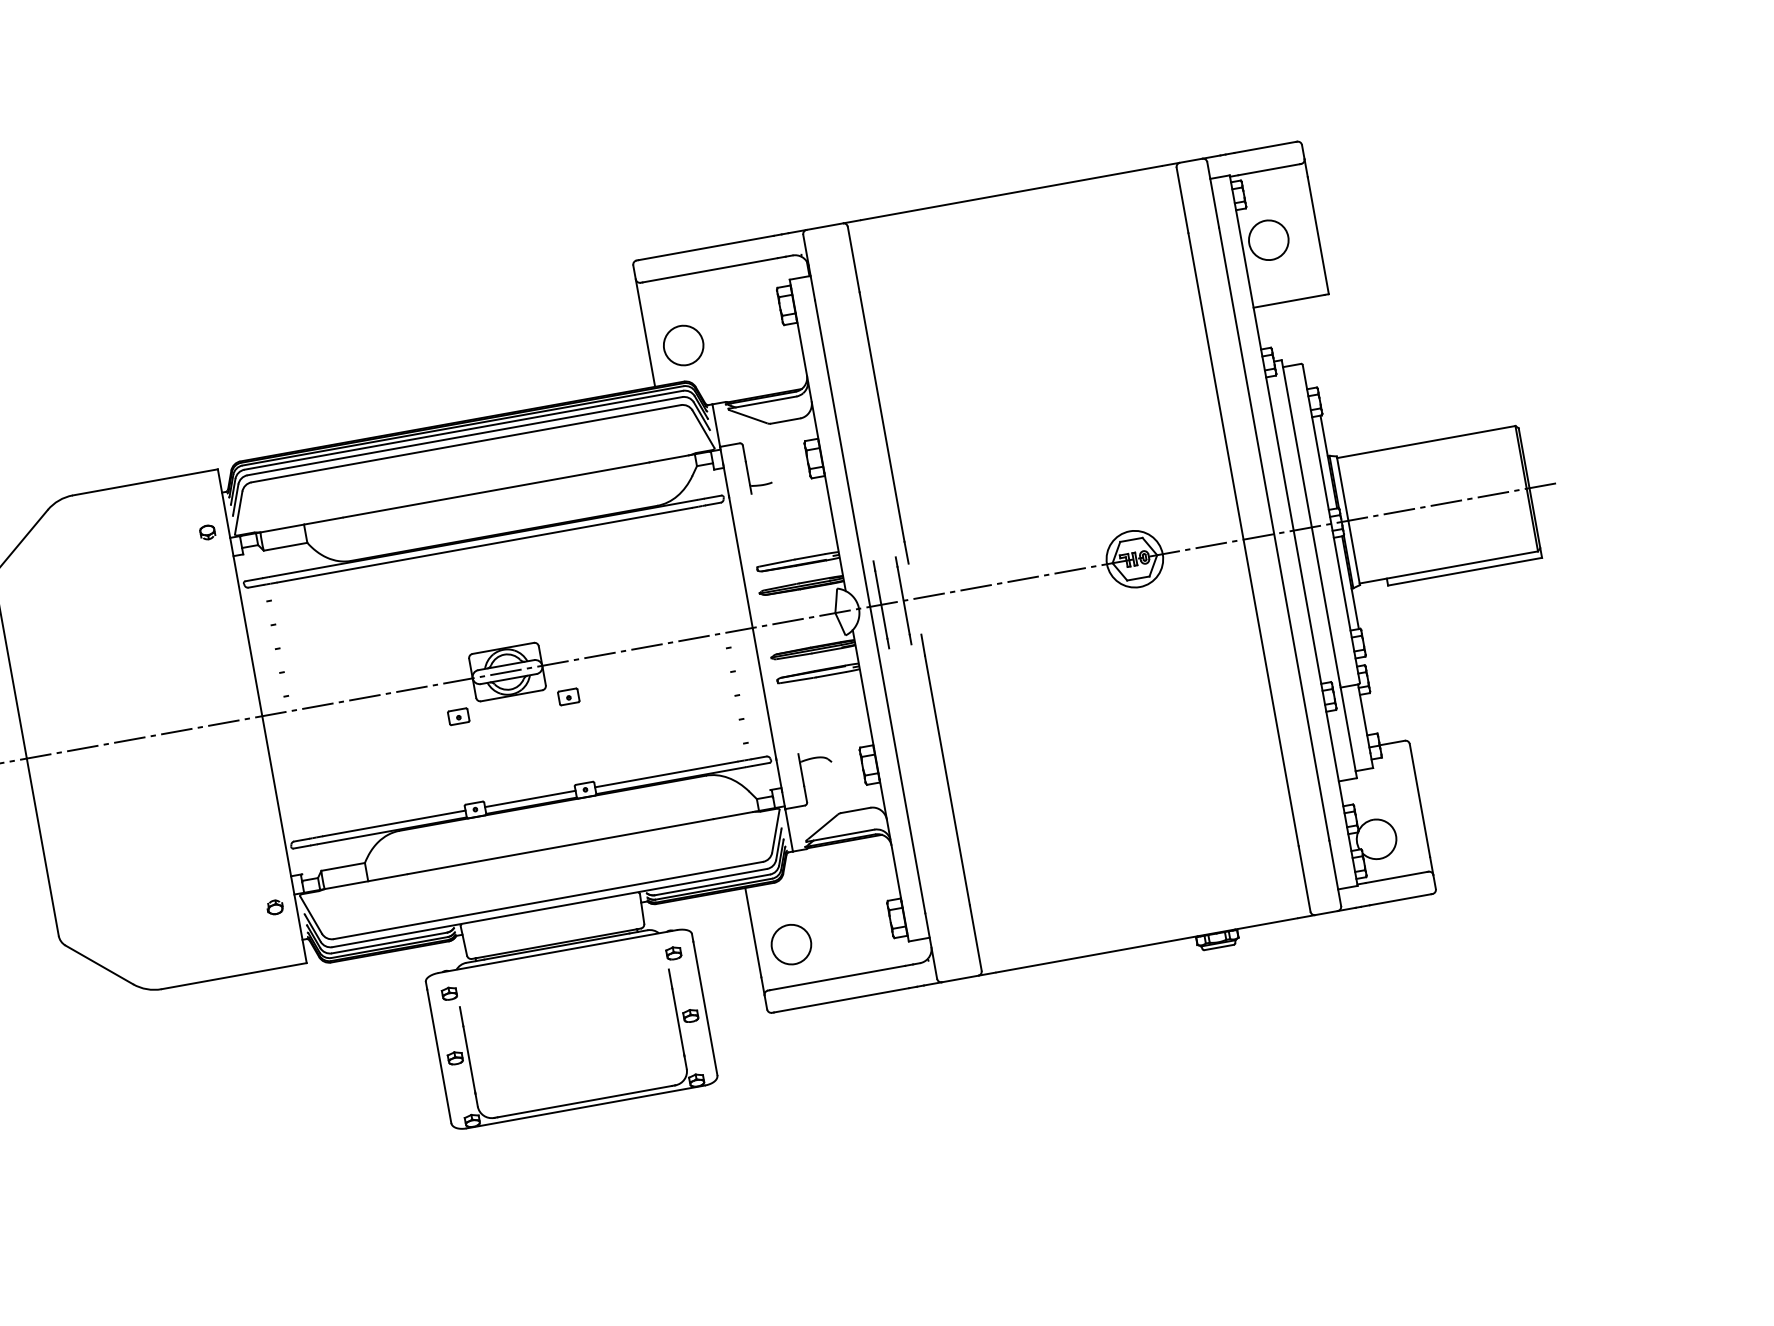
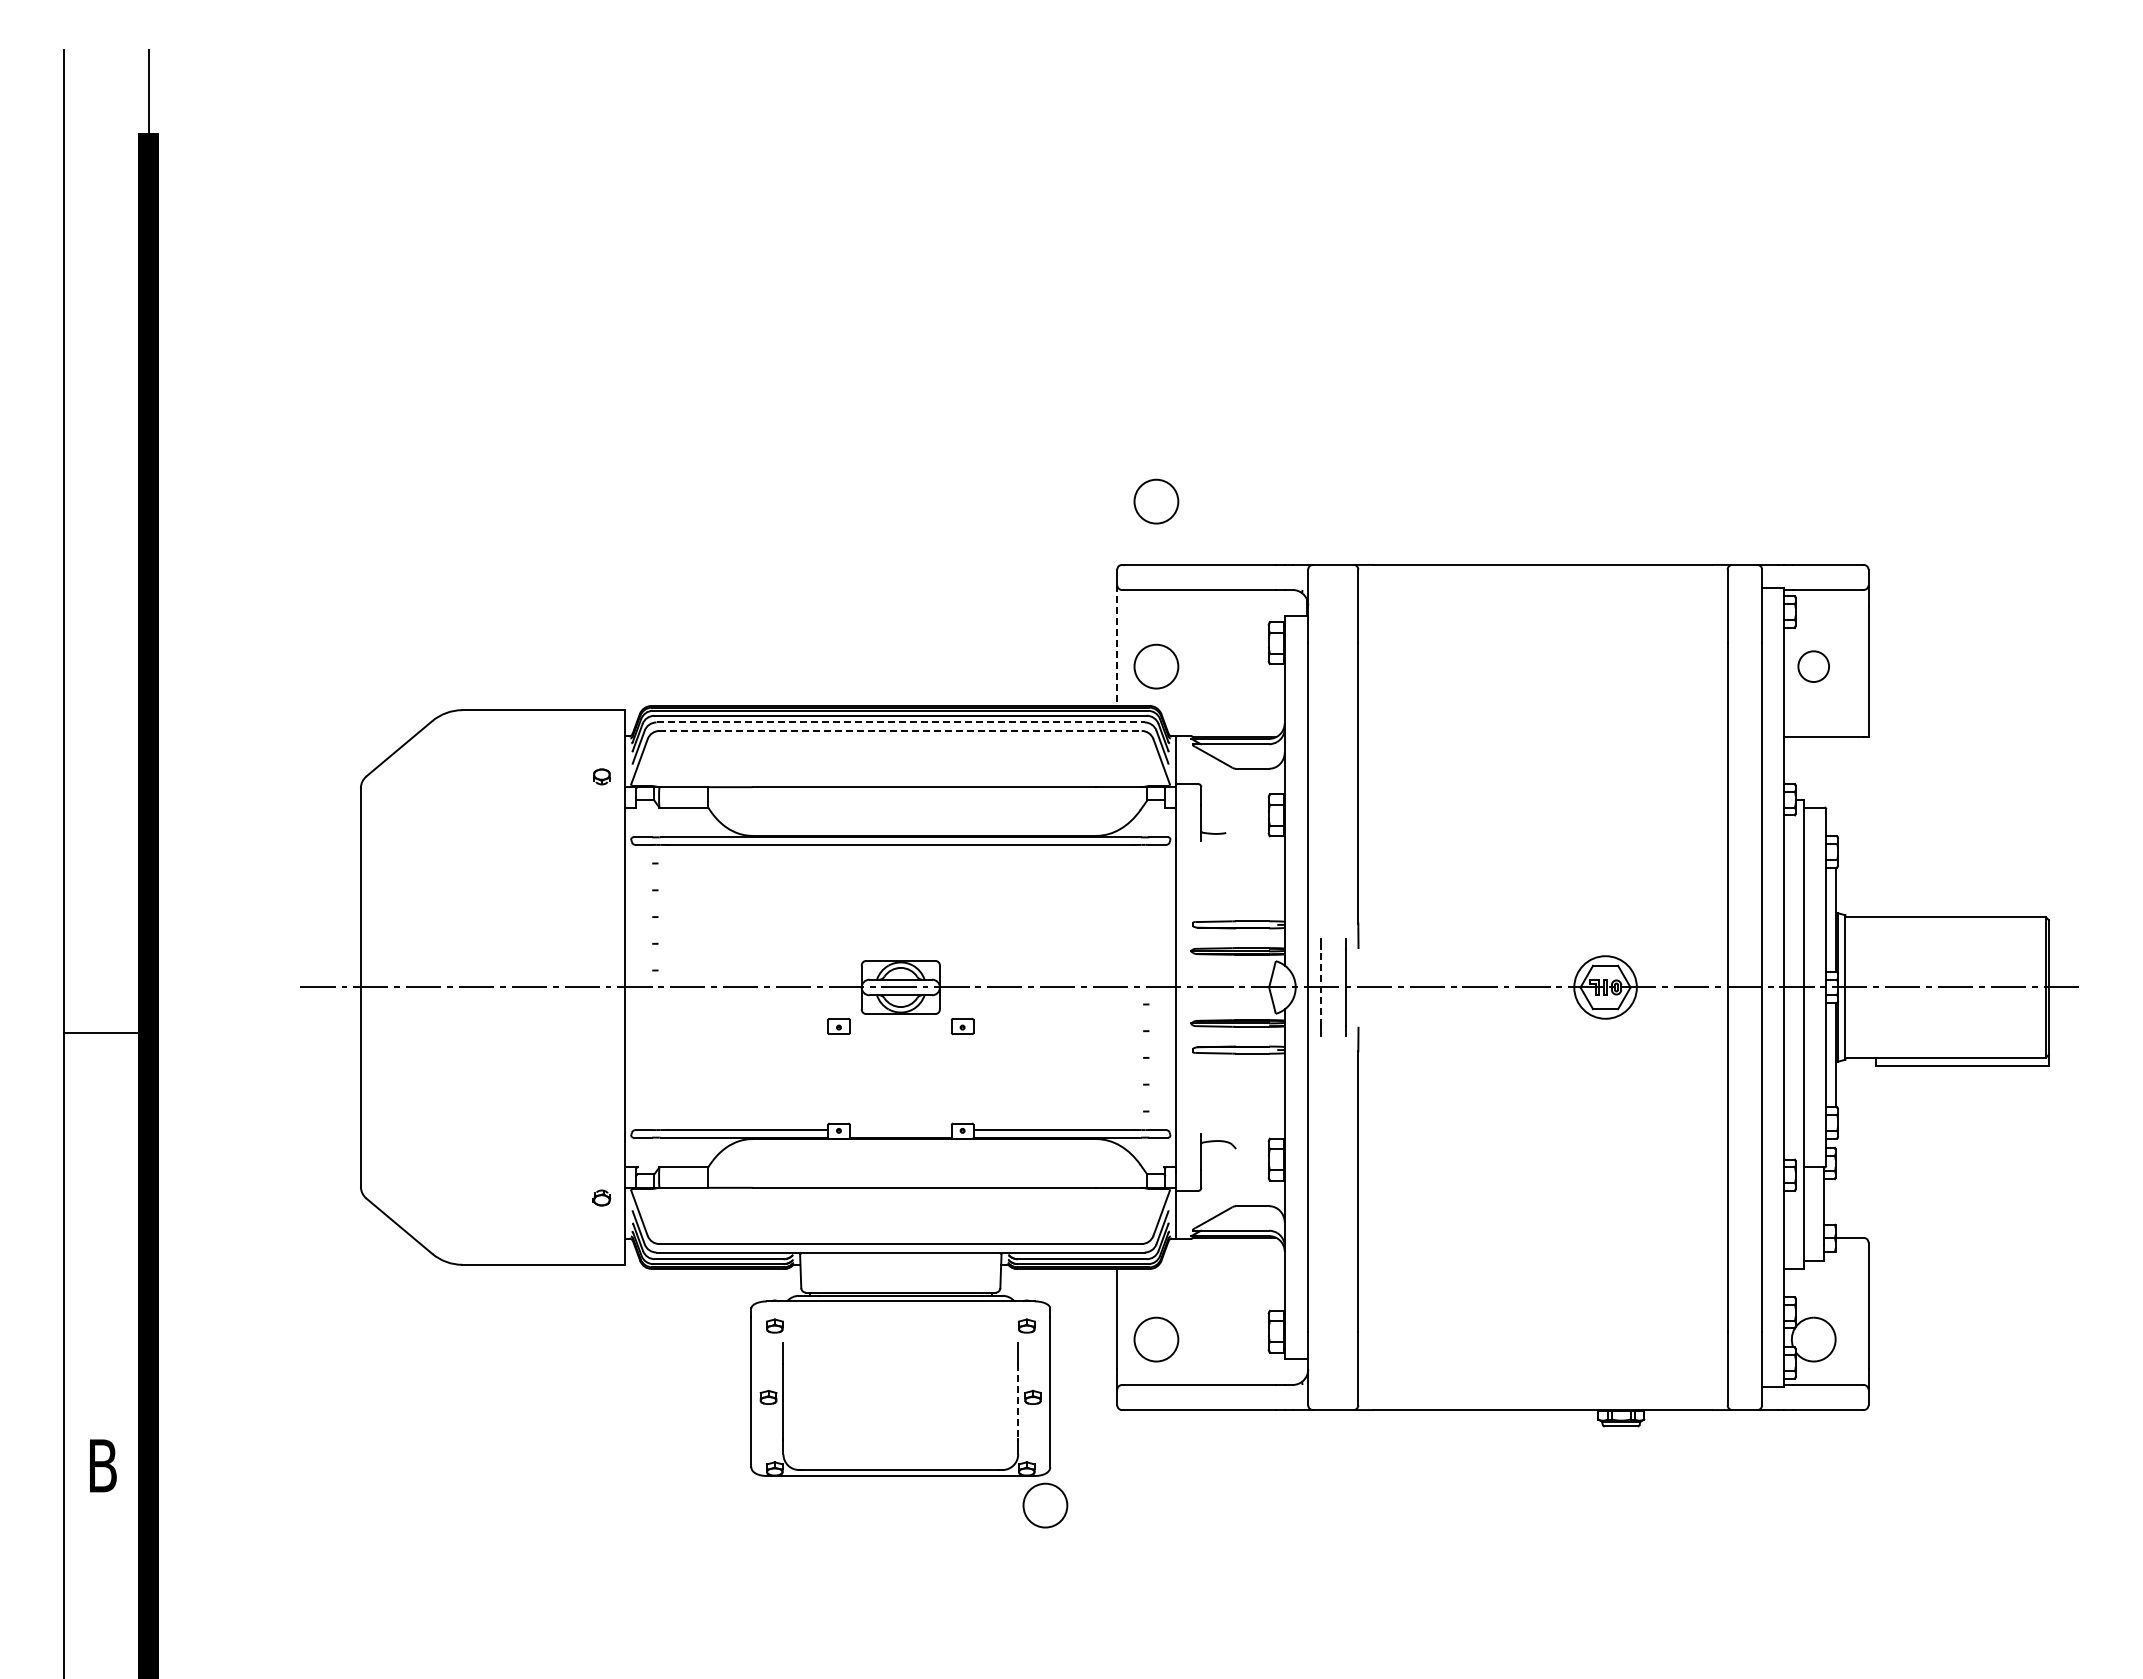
circle: (657, 198) -> (1156, 501), added
circle: (1268, 240) -> (1813, 666), size x0.7
line: (645, 333) -> (1117, 646), solid -> dashed
line: (465, 436) -> (901, 722), solid -> dashed
line: (466, 443) -> (901, 730), solid -> dashed
line: (881, 604) -> (1320, 987), solid -> dashed
line: (530, 799) -> (900, 1130), removed
line: (678, 1022) -> (1018, 1402), solid -> dashed
circle: (719, 1110) -> (1045, 1505), added

